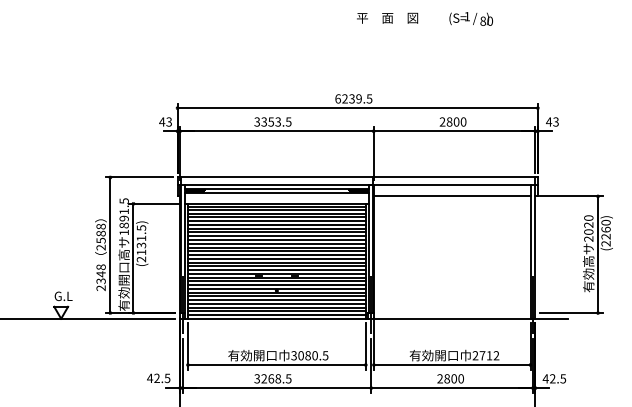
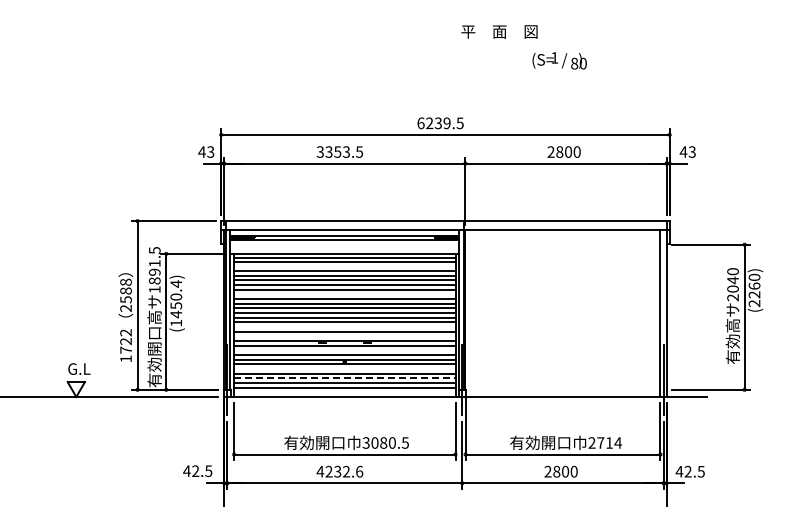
text: (387, 17) -> (499, 31), moved
text: (471, 18) -> (559, 60), moved
line: (451, 196) -> (562, 244), removed
line: (276, 213) -> (344, 266), removed
text: (588, 225) -> (732, 280), 2020 -> 2040
line: (276, 236) -> (344, 294), removed
text: (141, 243) -> (176, 303), (2131.5) -> (1450.4)
line: (276, 262) -> (344, 326), removed
line: (276, 270) -> (344, 336), removed
text: (100, 277) -> (125, 345), 2348 -> 1722
line: (276, 281) -> (344, 350), removed
line: (276, 296) -> (344, 369), removed
line: (276, 303) -> (344, 378), solid -> dashed
line: (276, 315) -> (344, 392), removed
text: (495, 355) -> (617, 442), 2712 -> 2714
text: (272, 378) -> (339, 471), 3268.5 -> 4232.6

